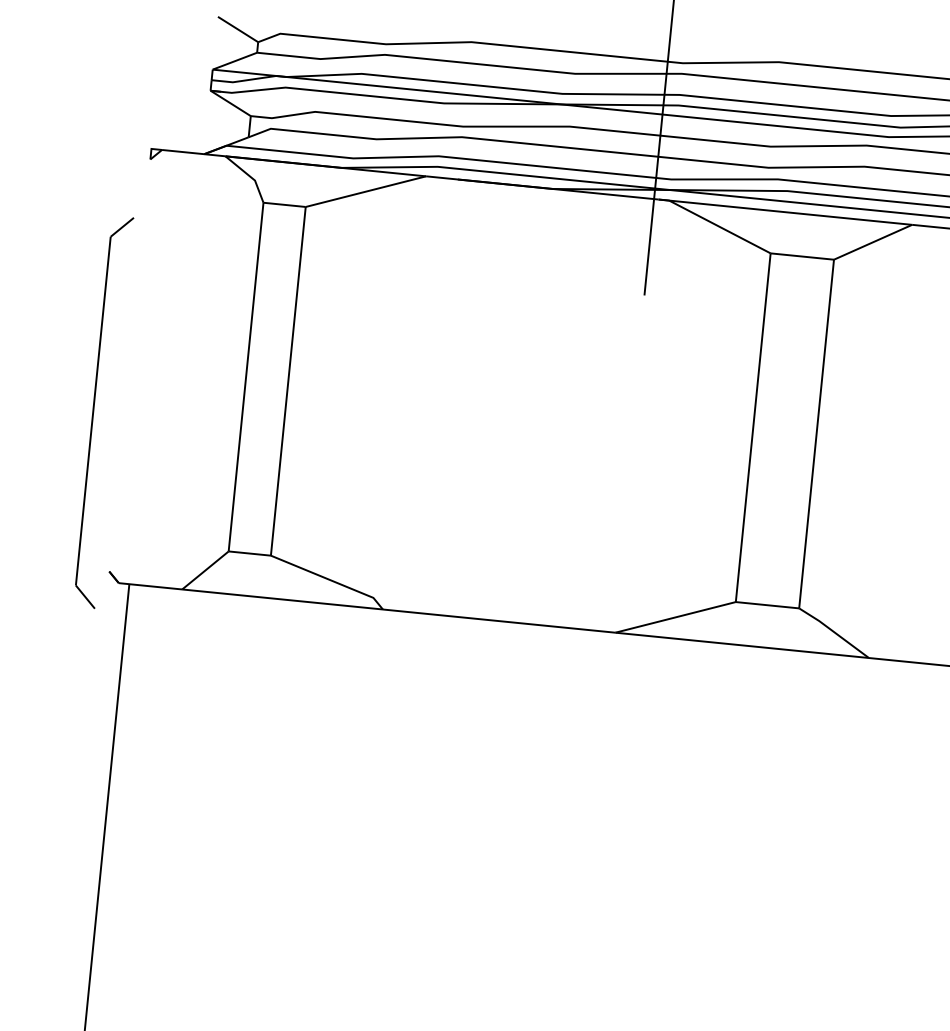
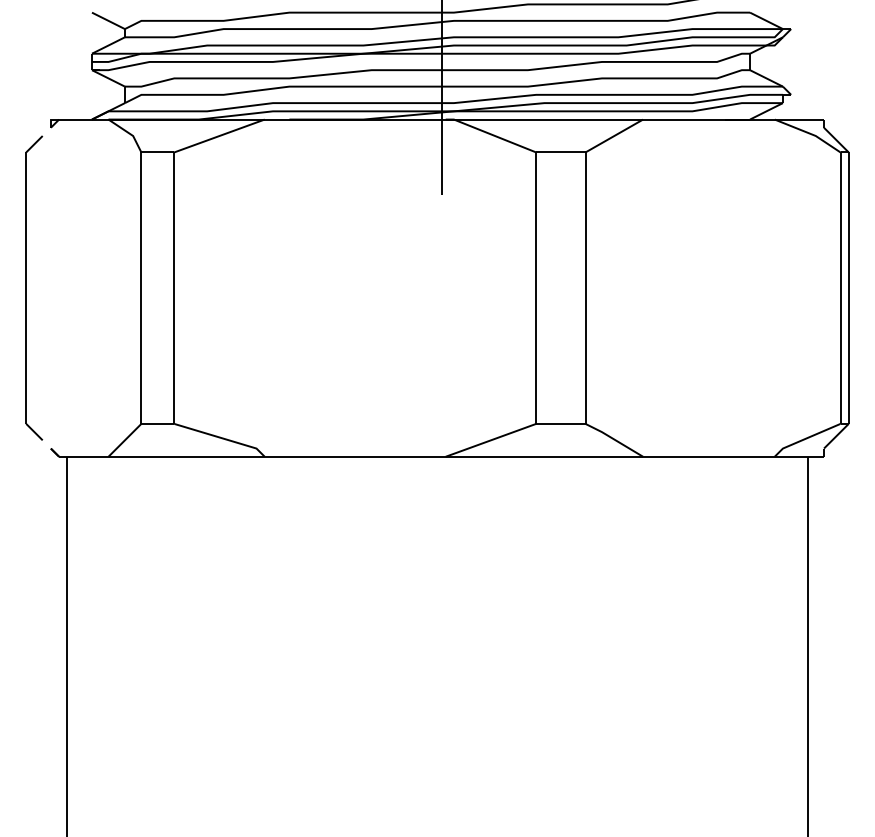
part: (93, 410) -> (26, 287), moved

